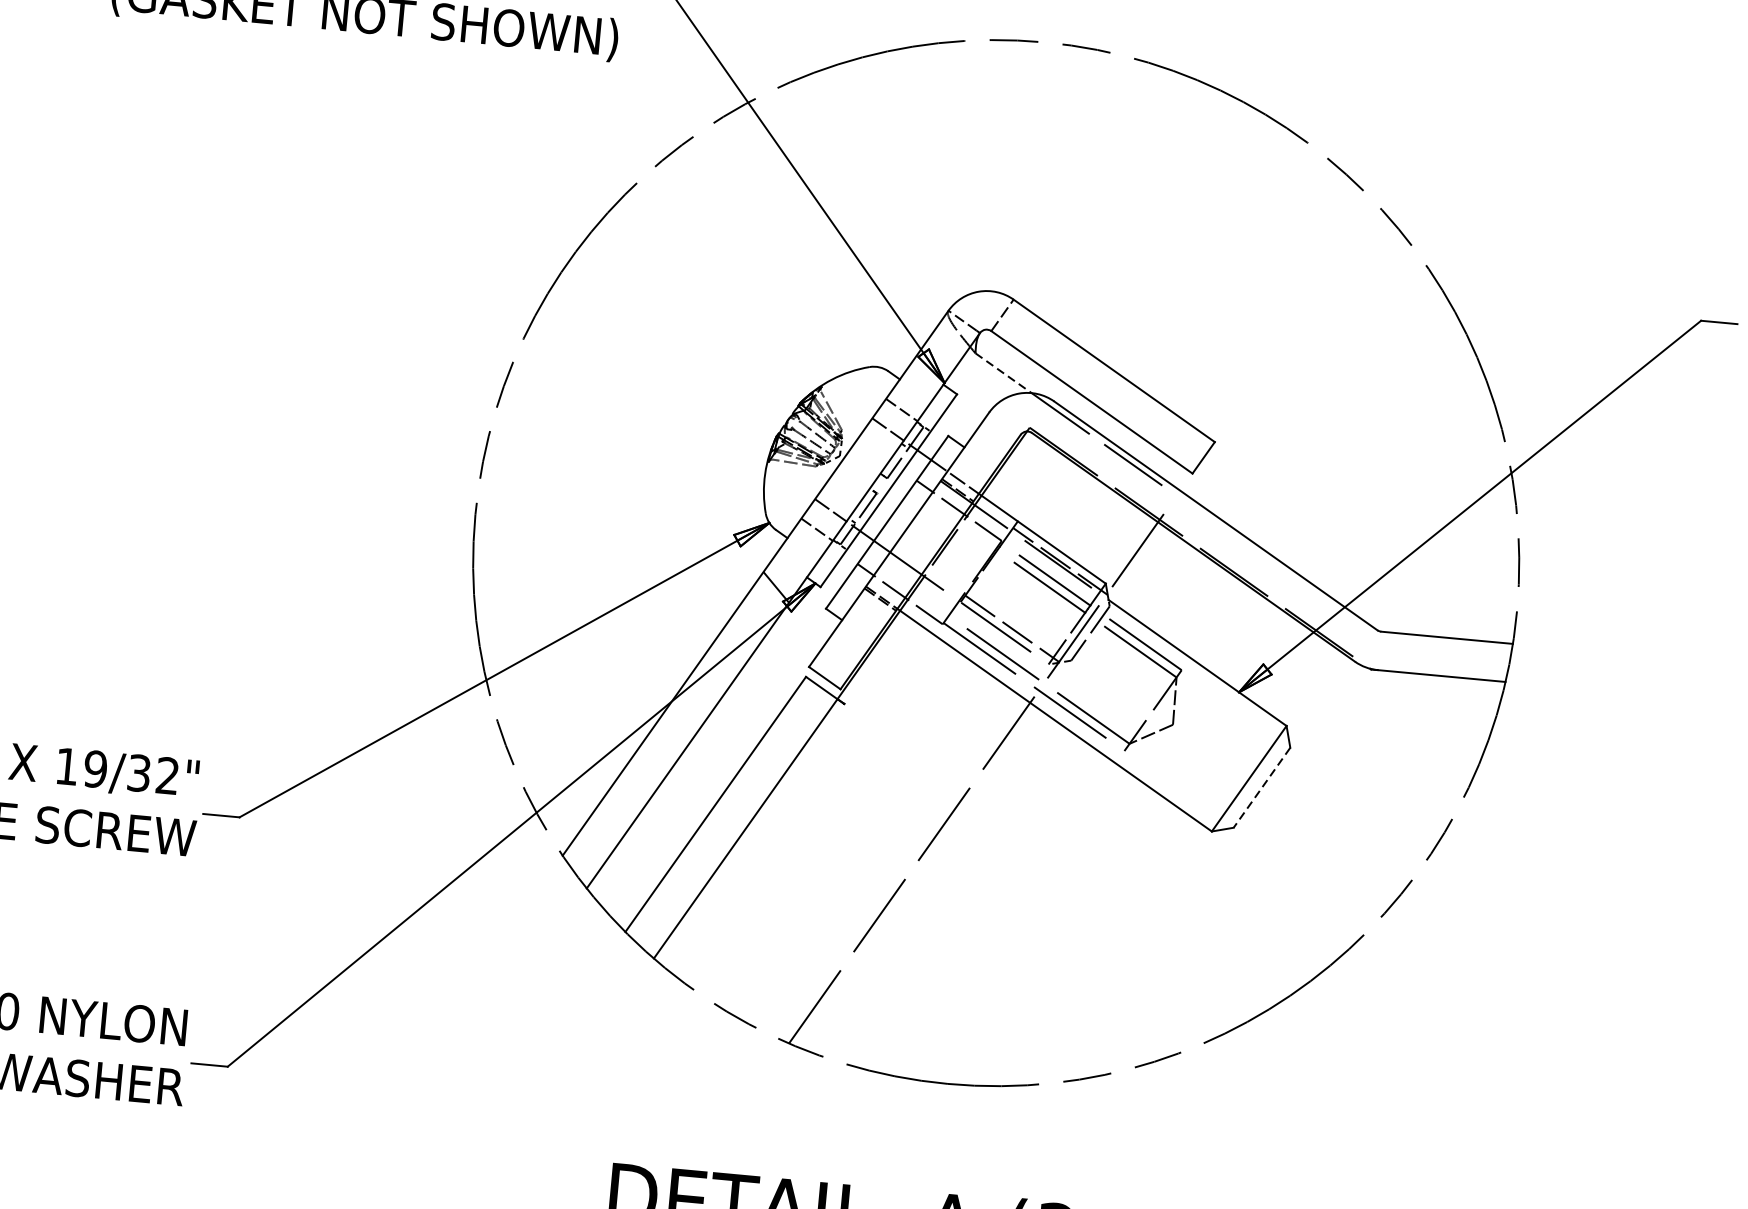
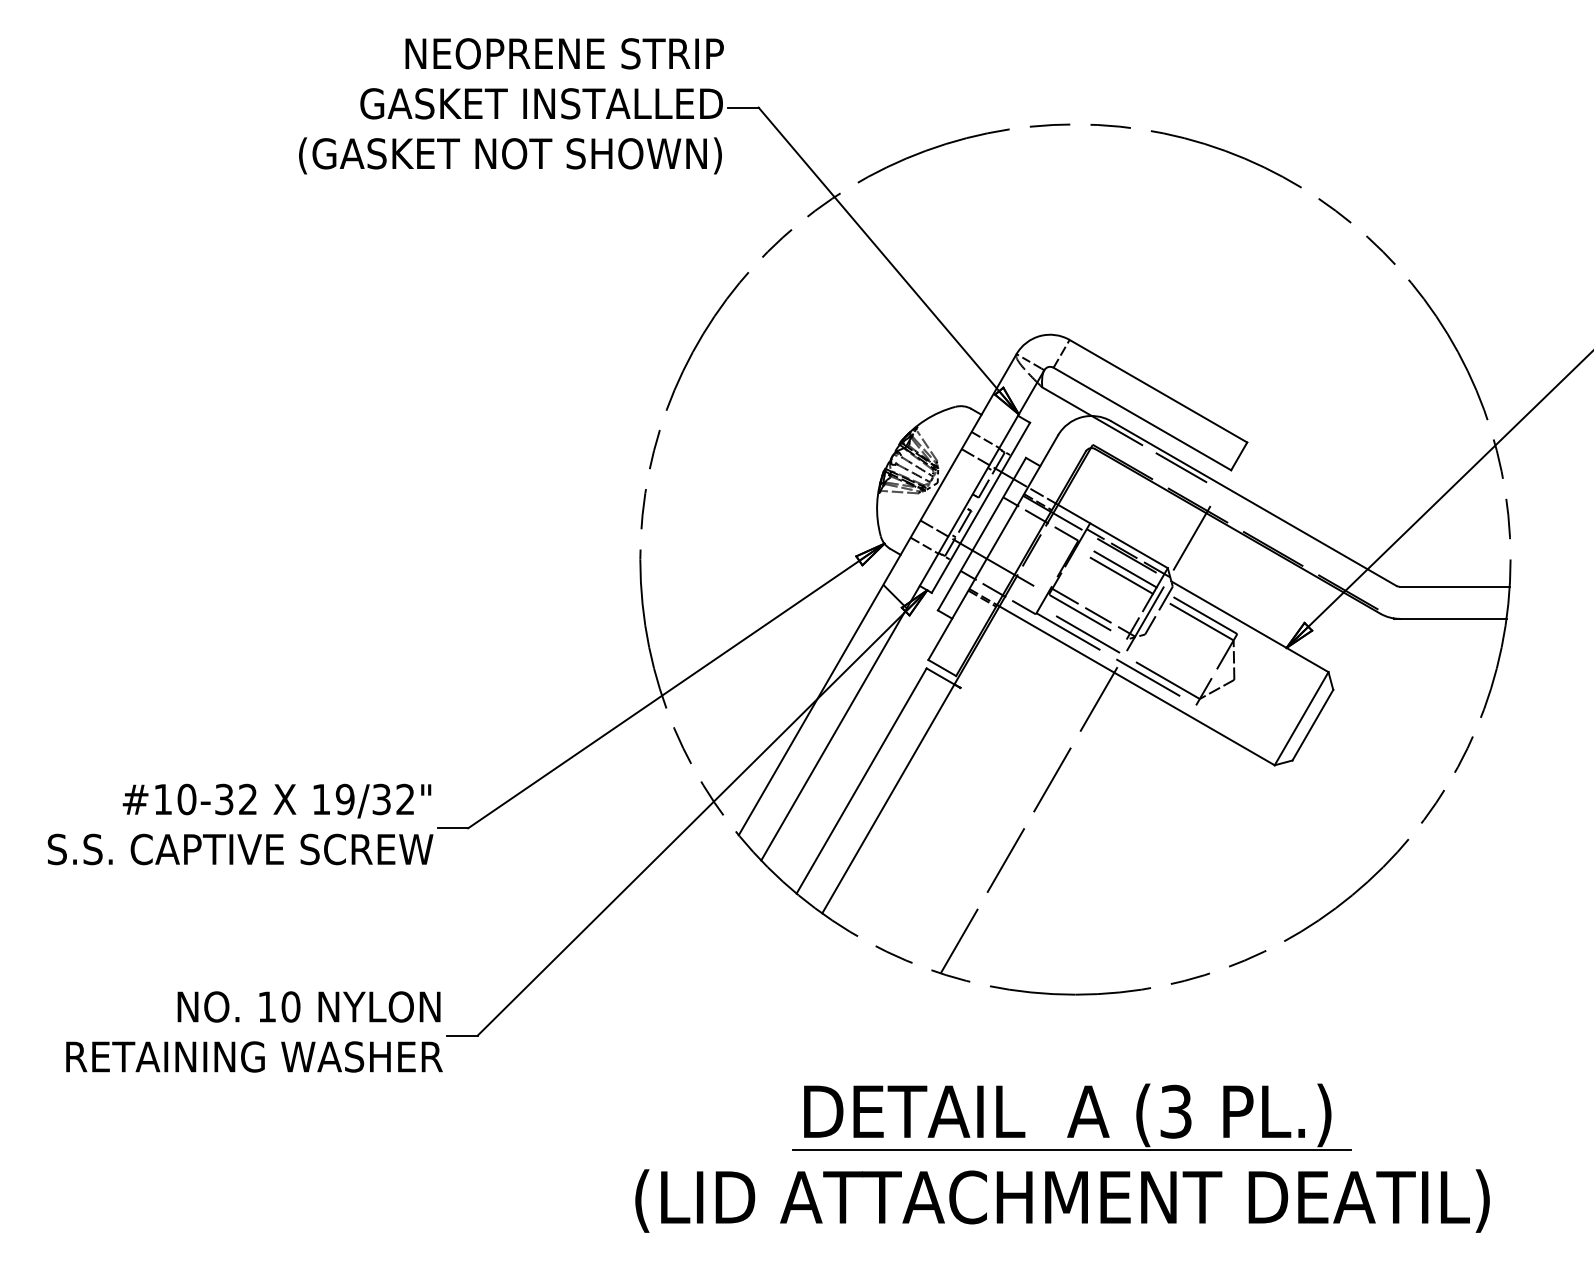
line: (1004, 373) -> (1067, 401), dashed -> solid
line: (1261, 788) -> (1312, 725), dashed -> solid

